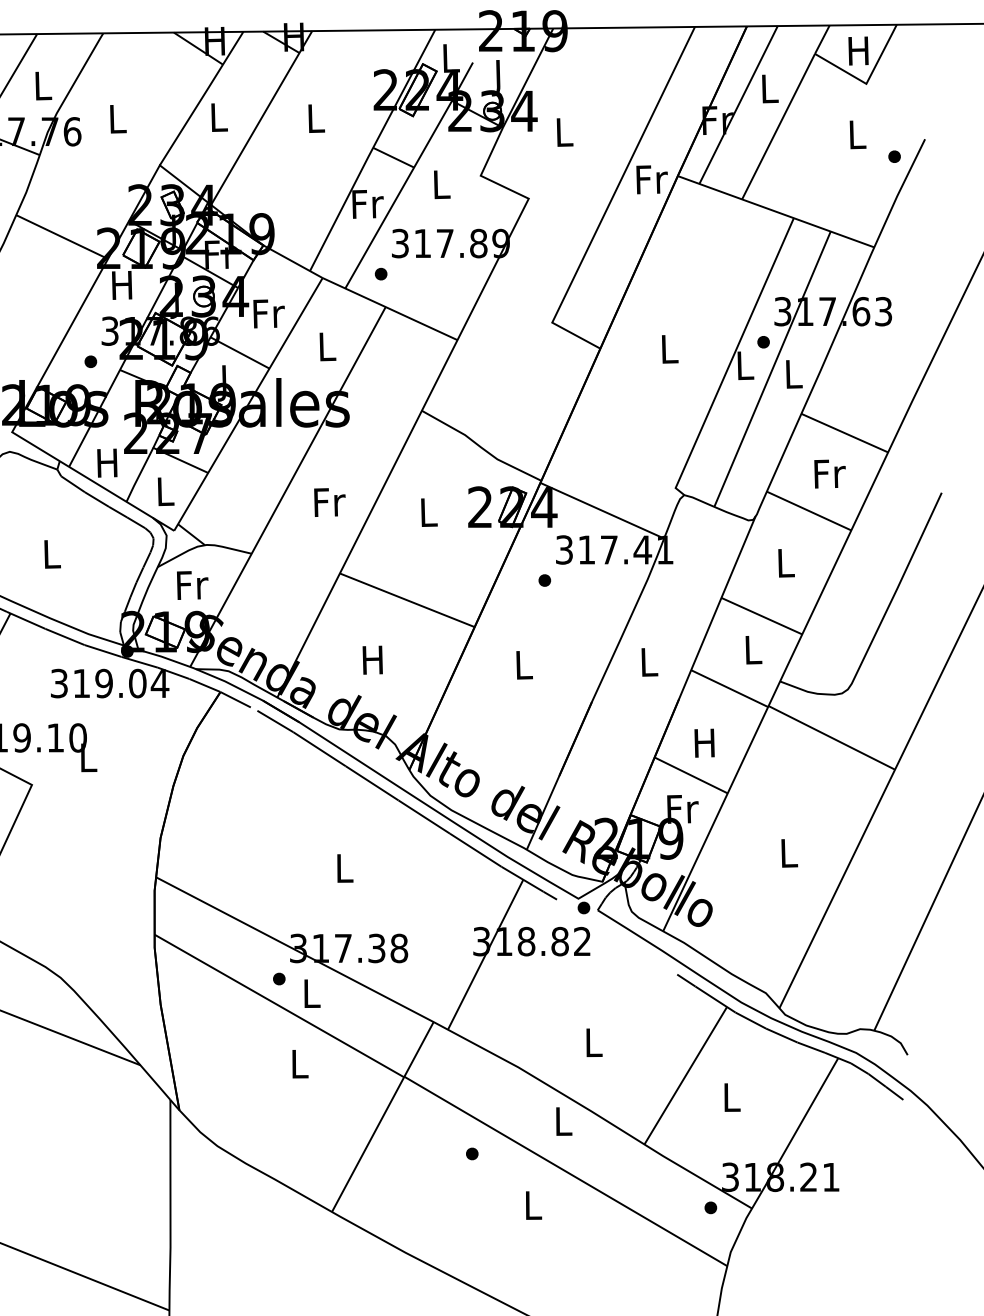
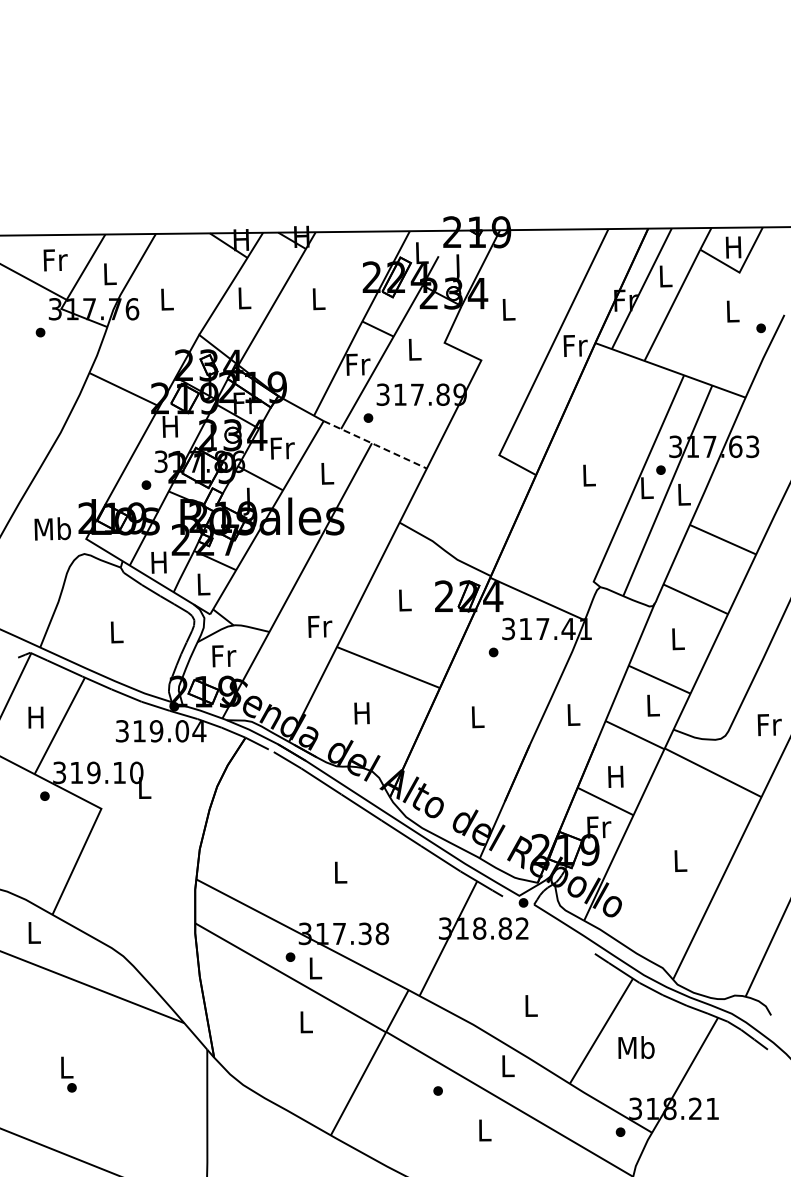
line: (390, 308) -> (375, 444), solid -> dashed
text: (829, 473) -> (769, 724), moved
text: (330, 502) -> (320, 626), moved
text: (731, 1097) -> (636, 1047), L -> Mb

